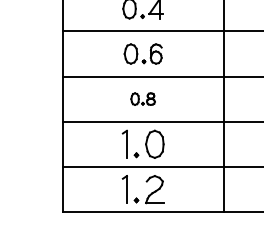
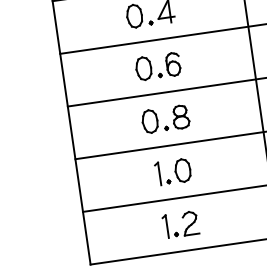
part: (142, 98) -> (164, 118), size x1.67
part: (142, 144) -> (172, 172), size x0.71
part: (142, 189) -> (180, 224), size x0.71

